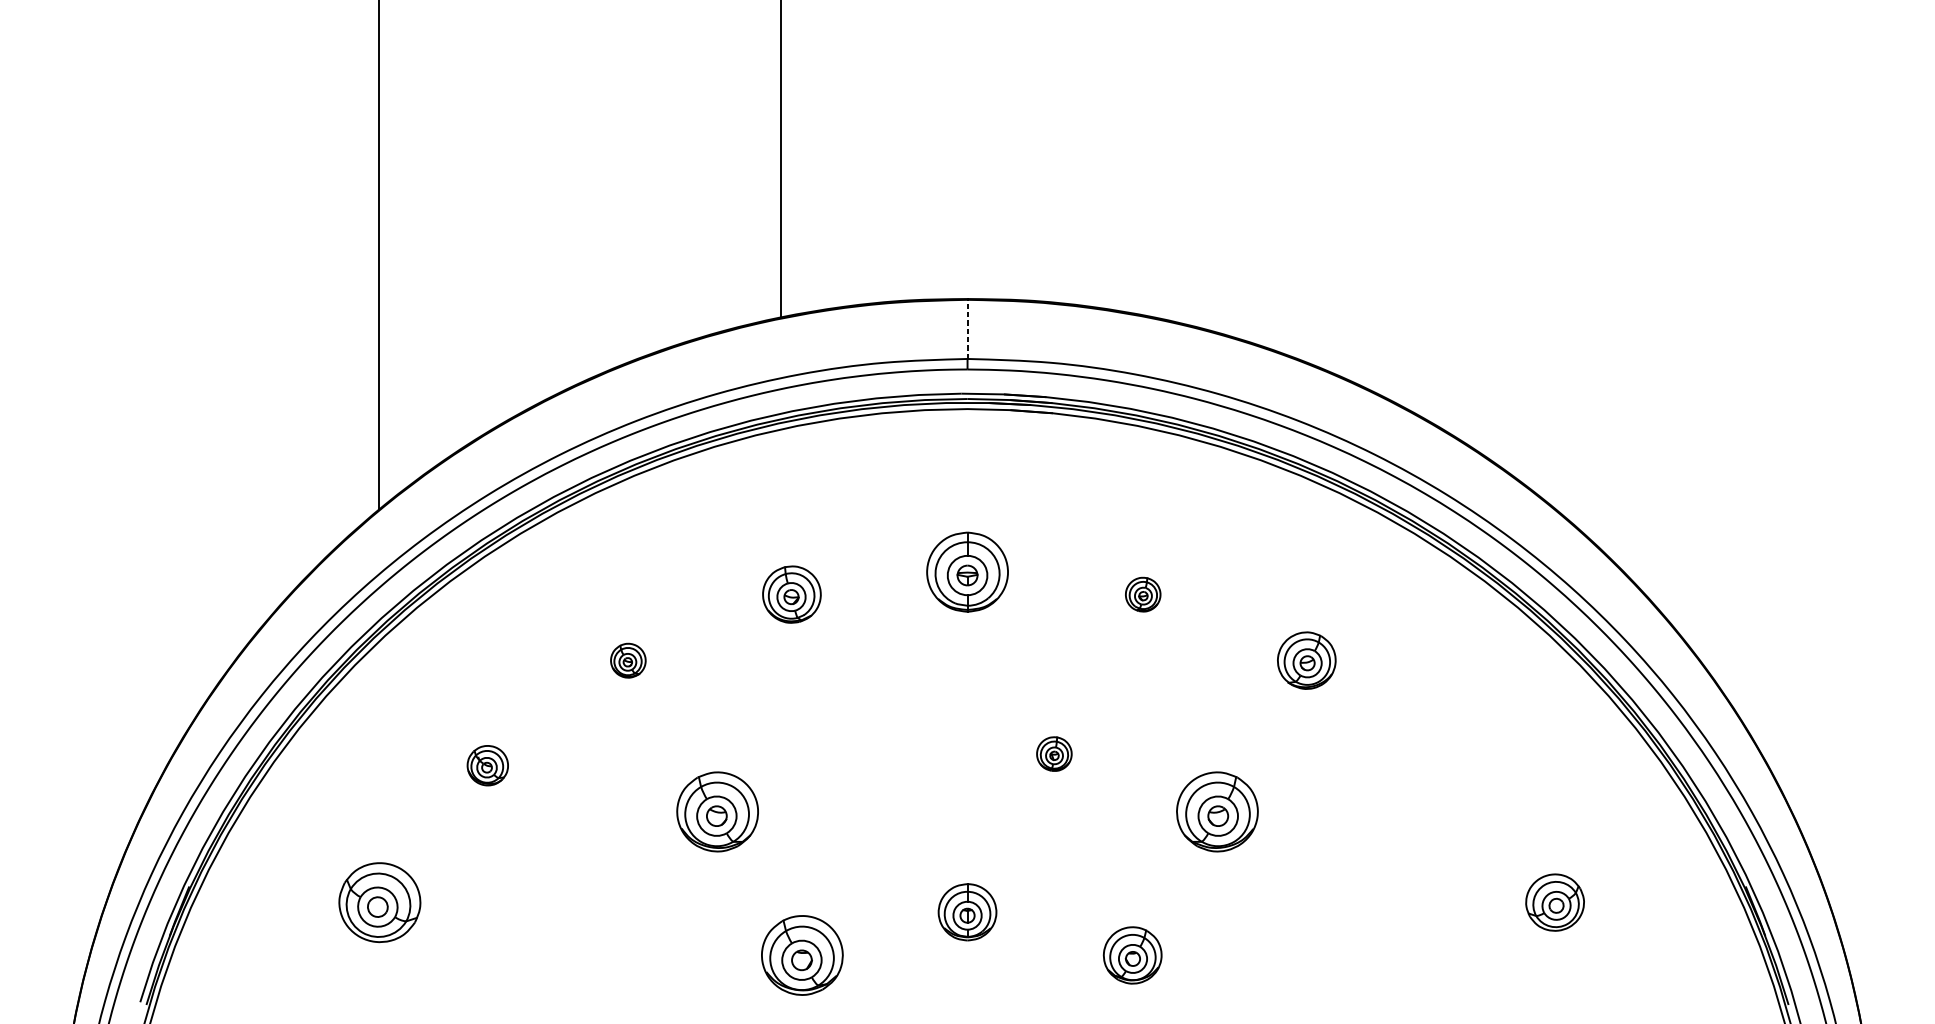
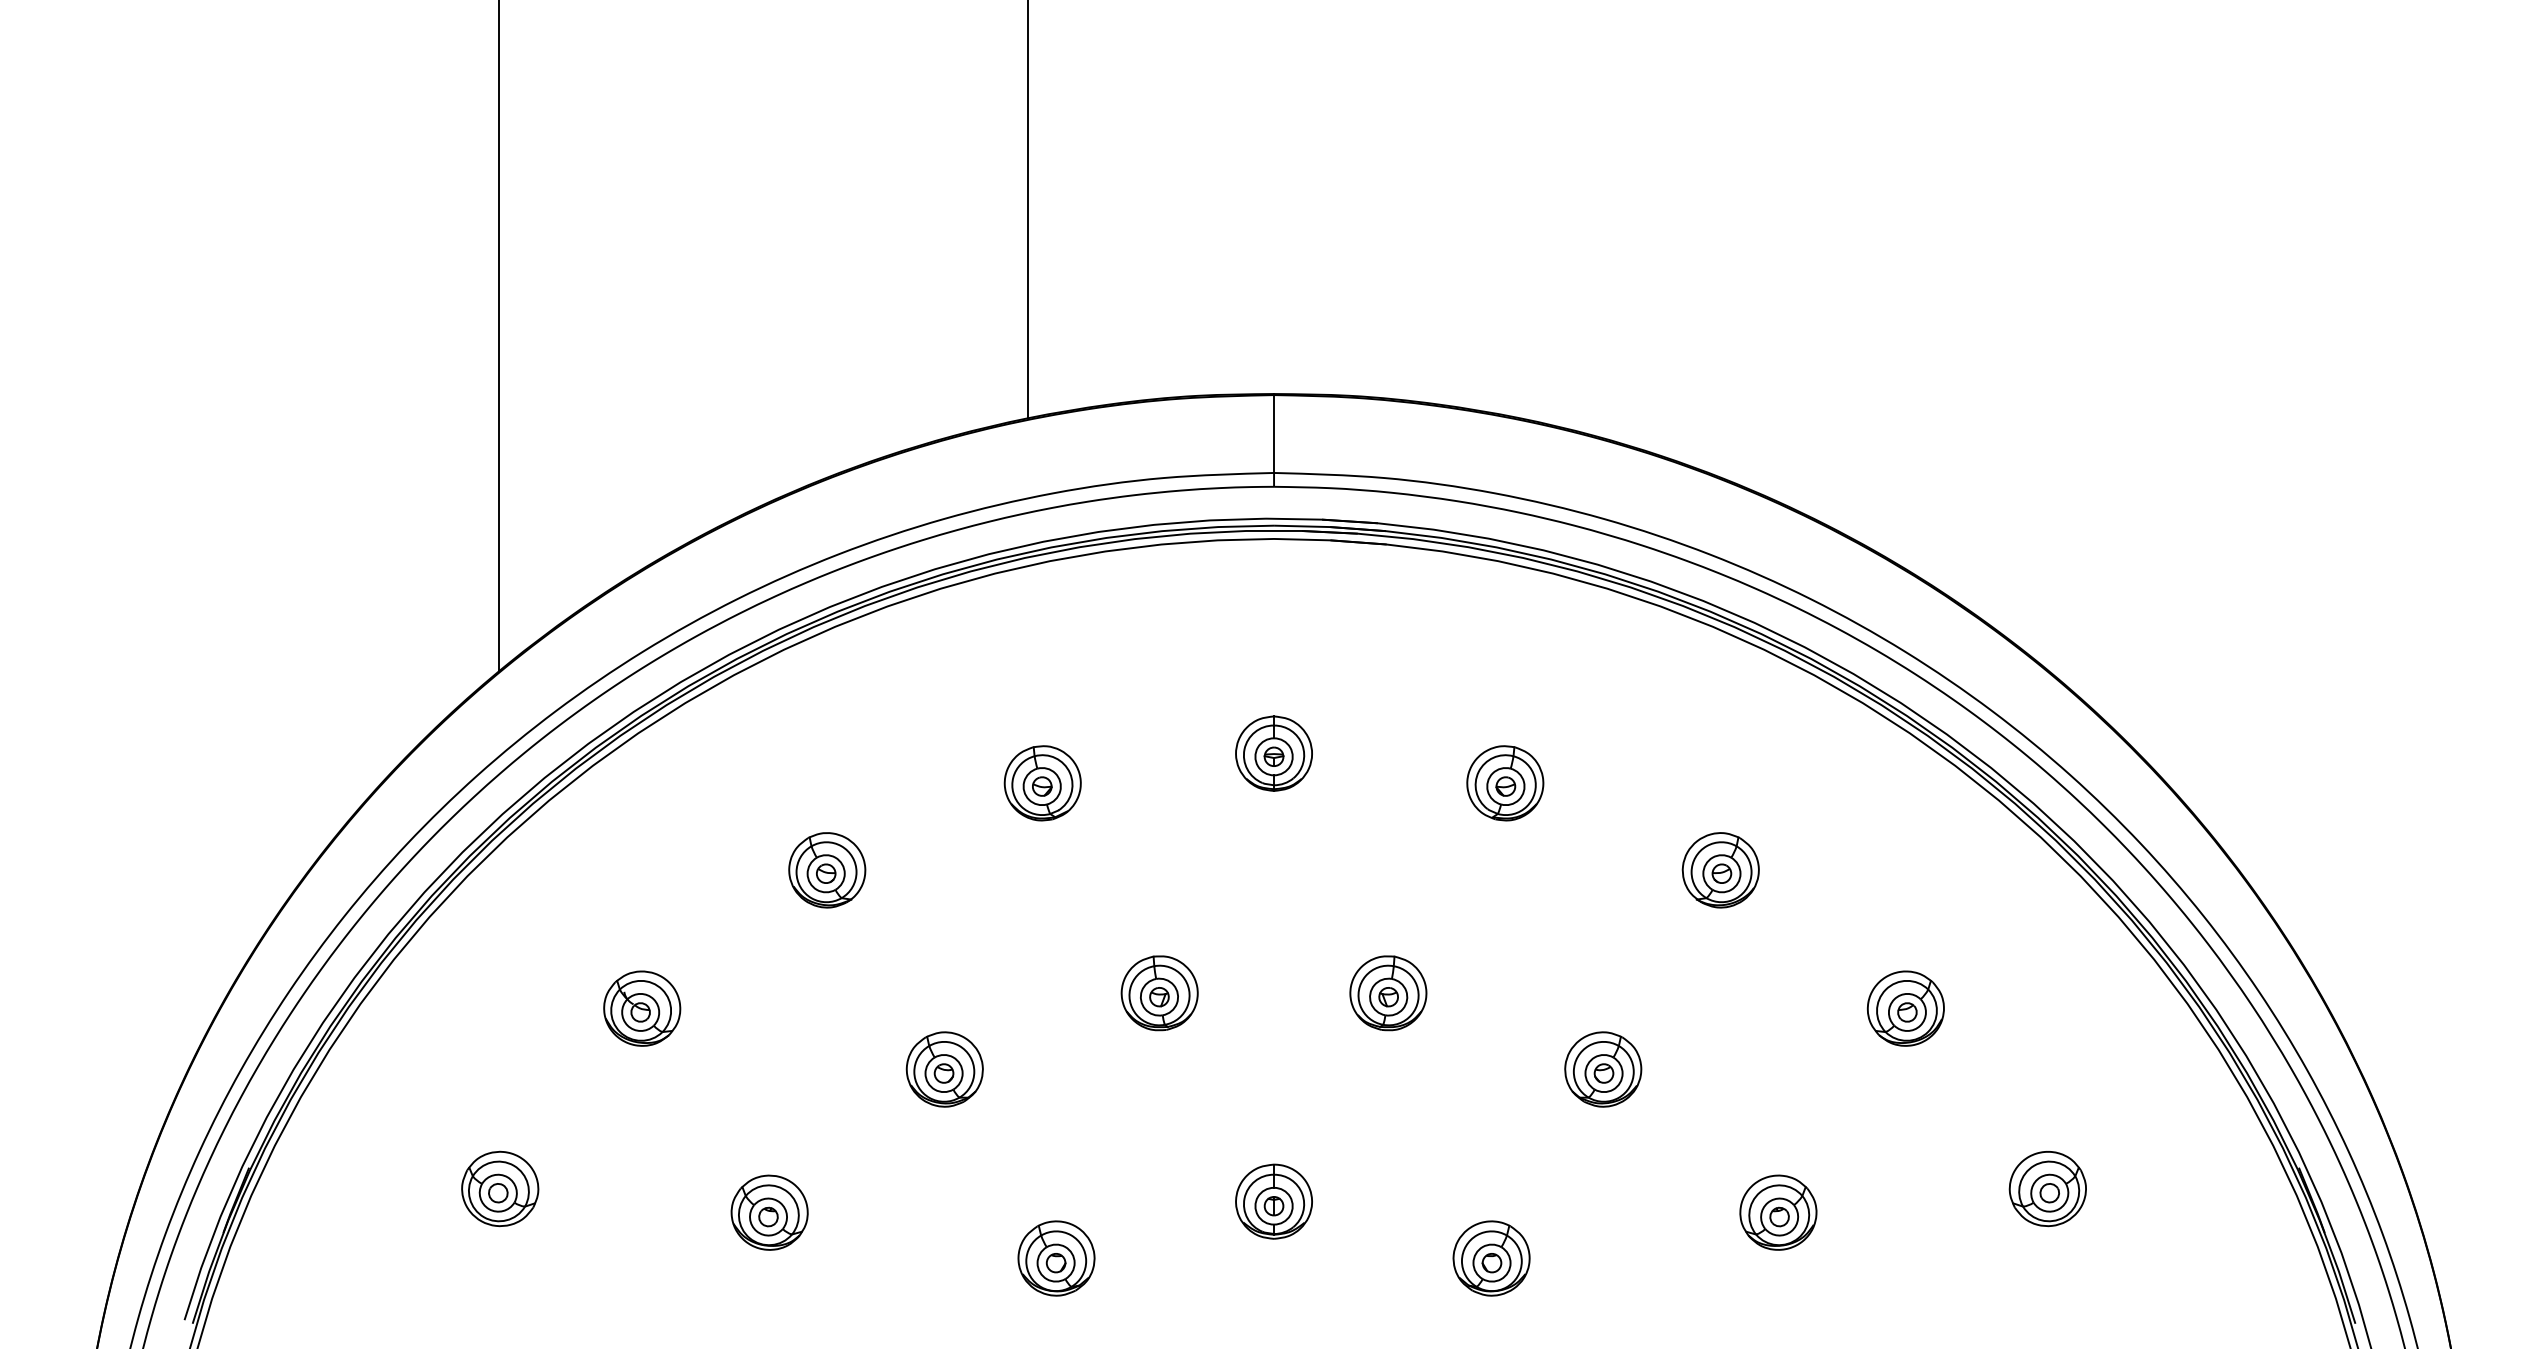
line: (967, 329) -> (1274, 434), dashed -> solid
part: (967, 571) -> (1273, 753), size x0.71
part: (1143, 594) -> (1505, 783), size x1.67
part: (628, 660) -> (827, 870), size x1.67
part: (880, 754) -> (1159, 993), added
part: (1054, 754) -> (1388, 993), size x1.67
part: (488, 765) -> (642, 1008), size x1.43
part: (1446, 765) -> (1905, 1008), added
part: (717, 811) -> (944, 1069), size x0.71
part: (1217, 811) -> (1603, 1069), size x0.71
part: (380, 902) -> (500, 1188), size x0.71
part: (584, 920) -> (769, 1212), added
part: (1350, 920) -> (1778, 1212), added
part: (802, 955) -> (1056, 1258), size x0.71

